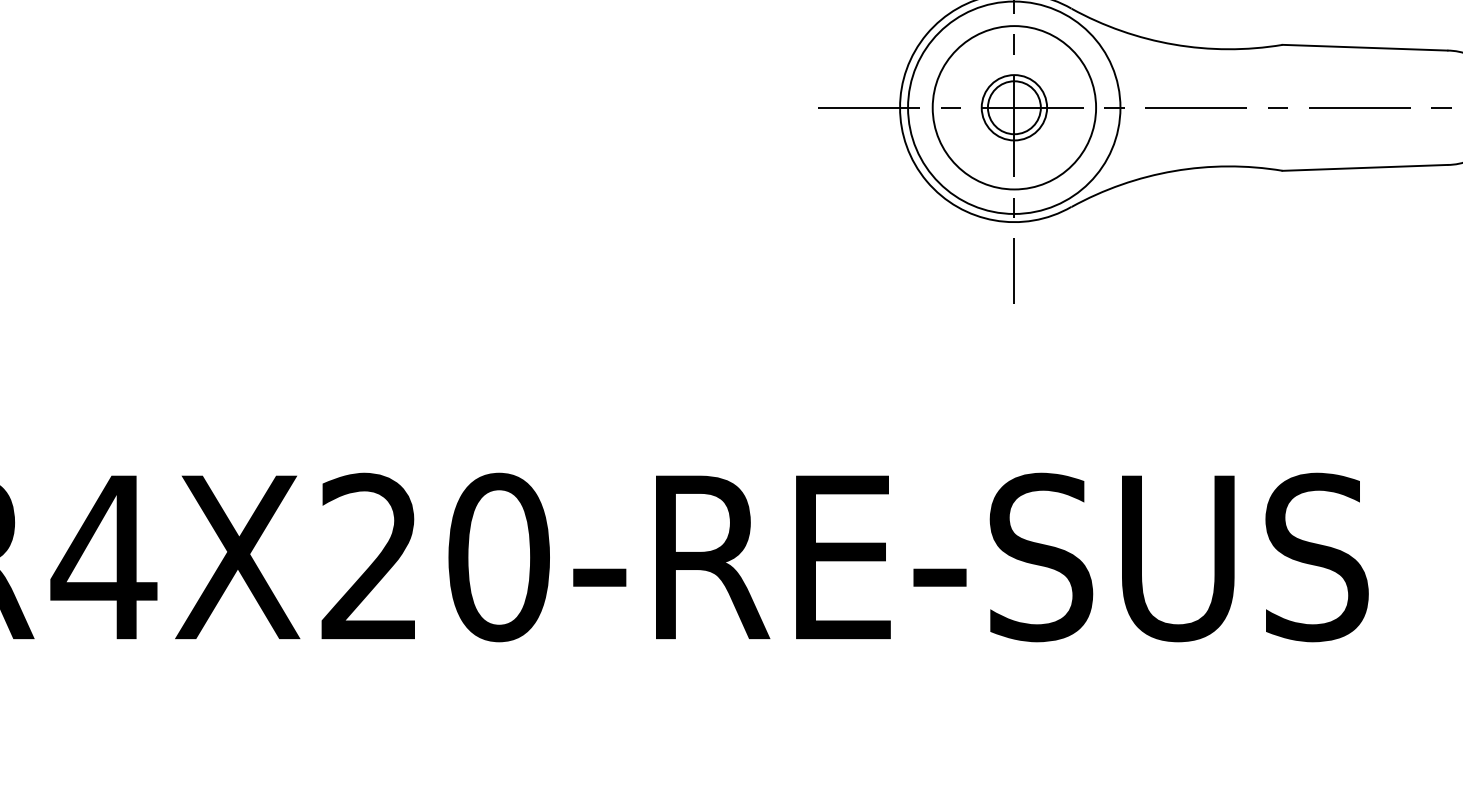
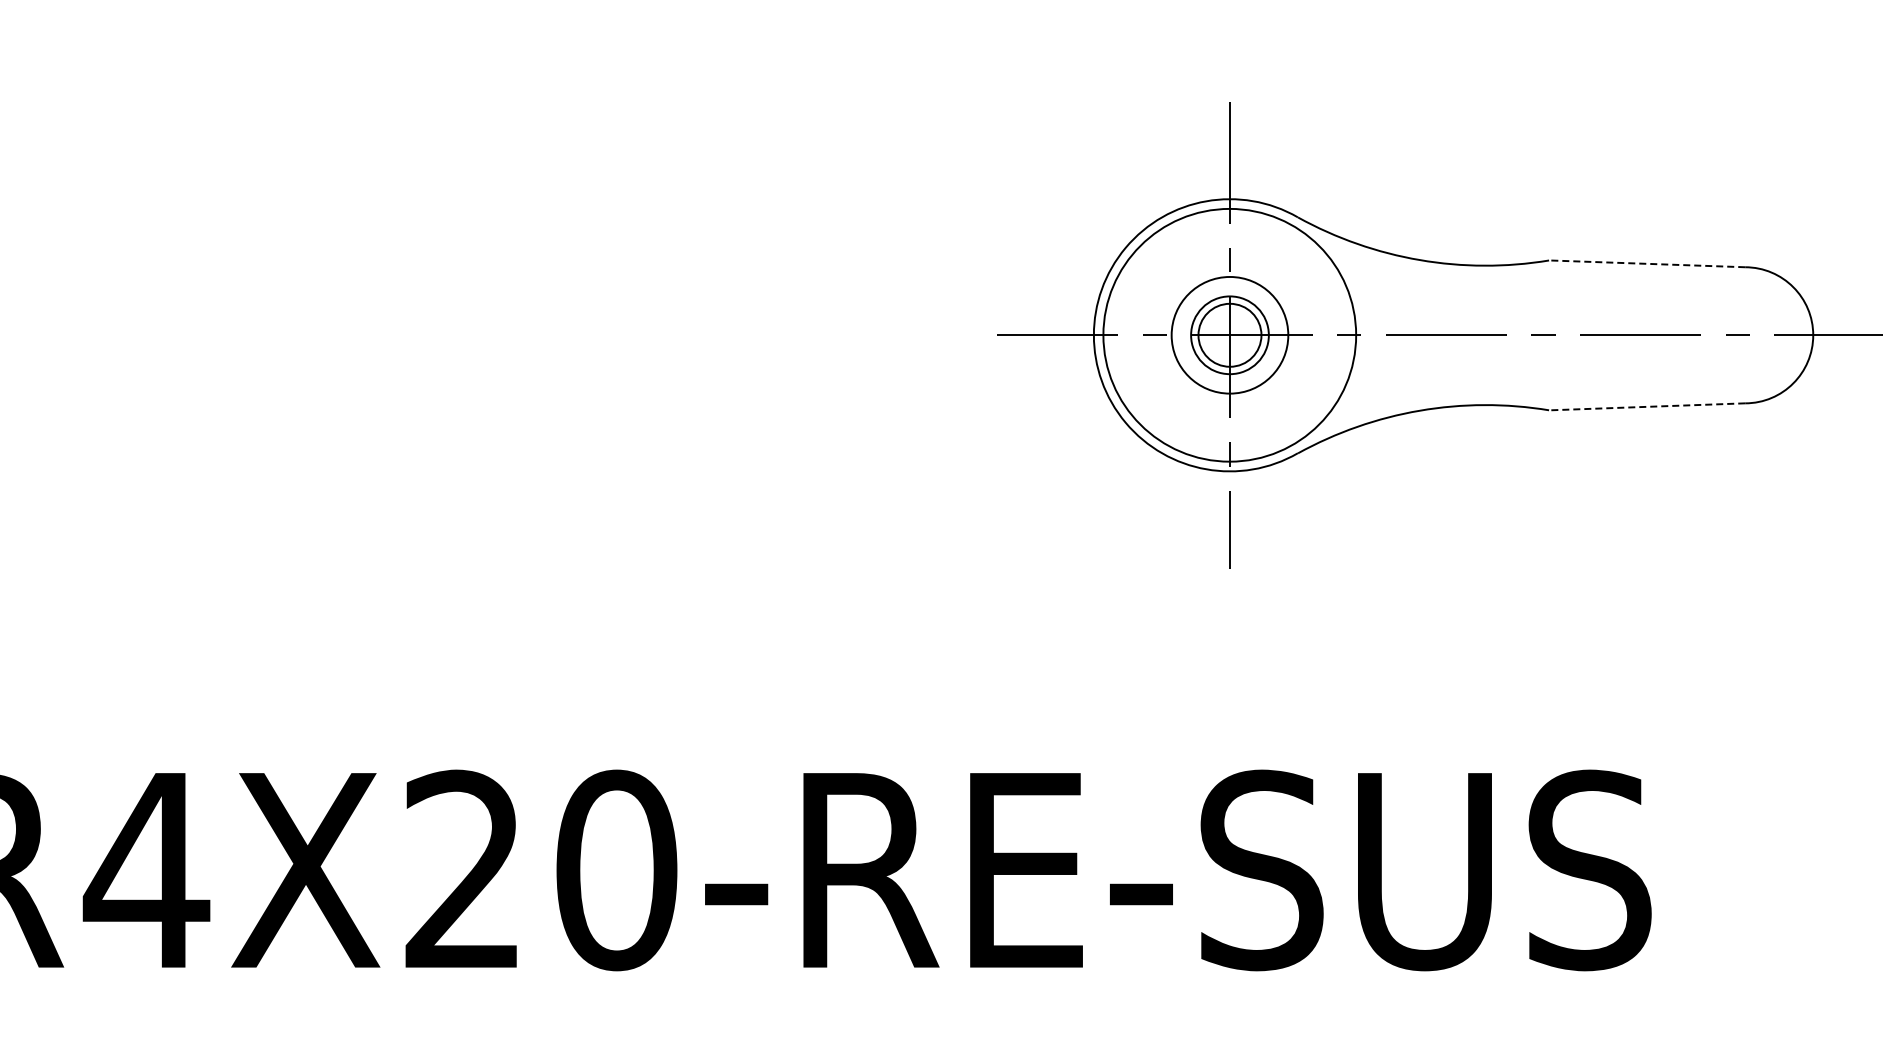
line: (1364, 47) -> (1646, 263), solid -> dashed
circle: (1014, 107) -> (1229, 335), size x0.6
line: (1364, 167) -> (1646, 406), solid -> dashed

